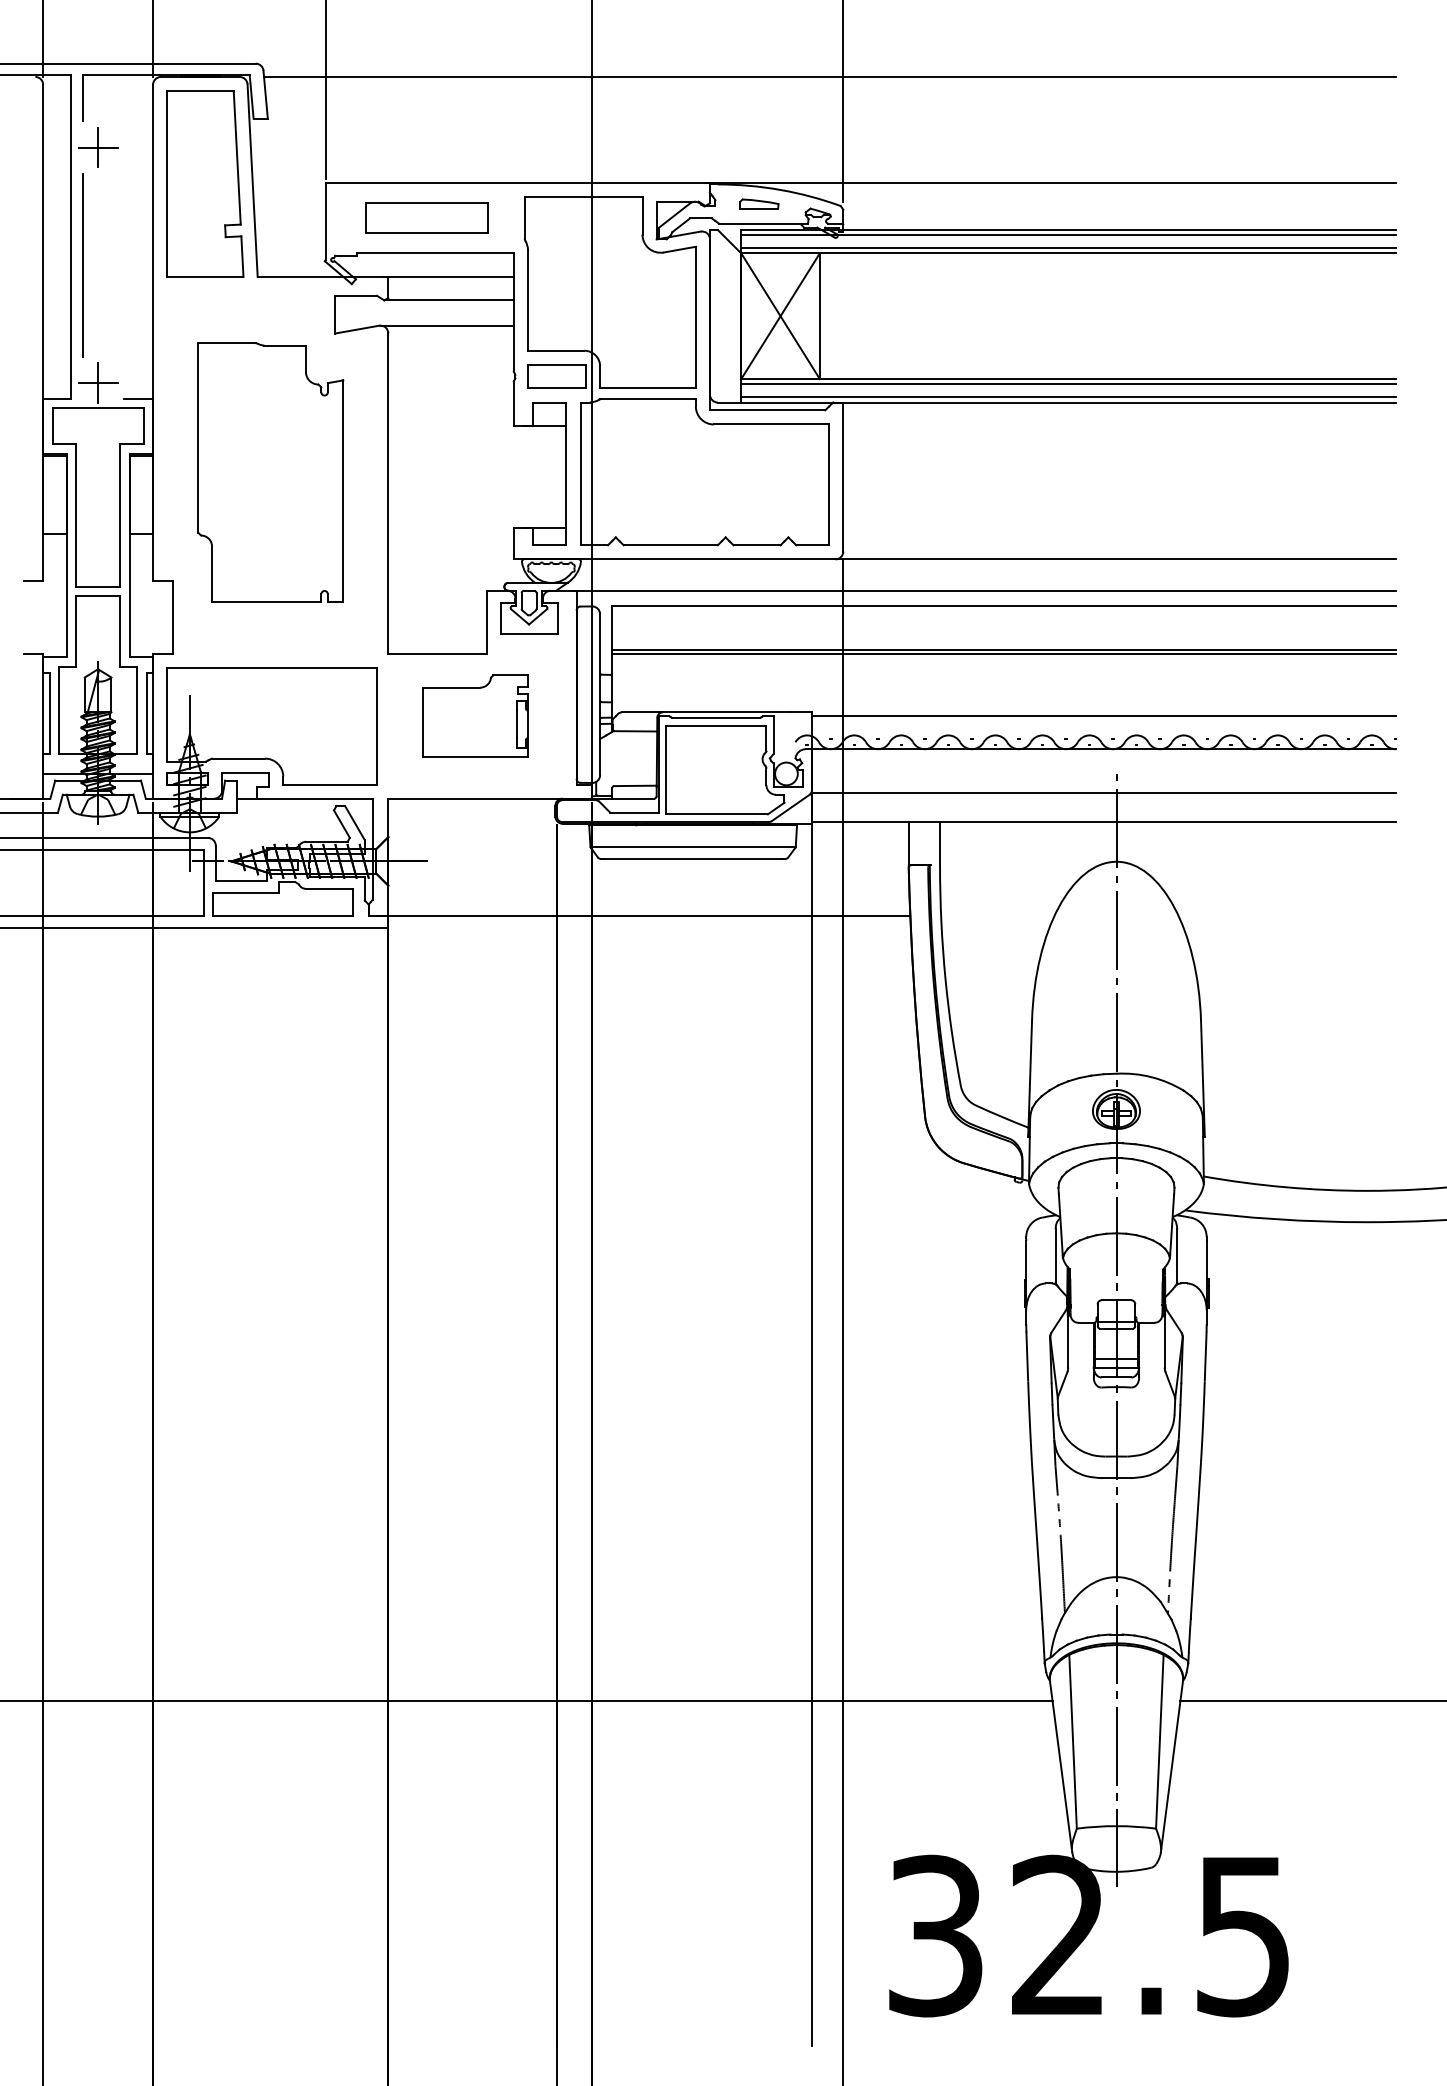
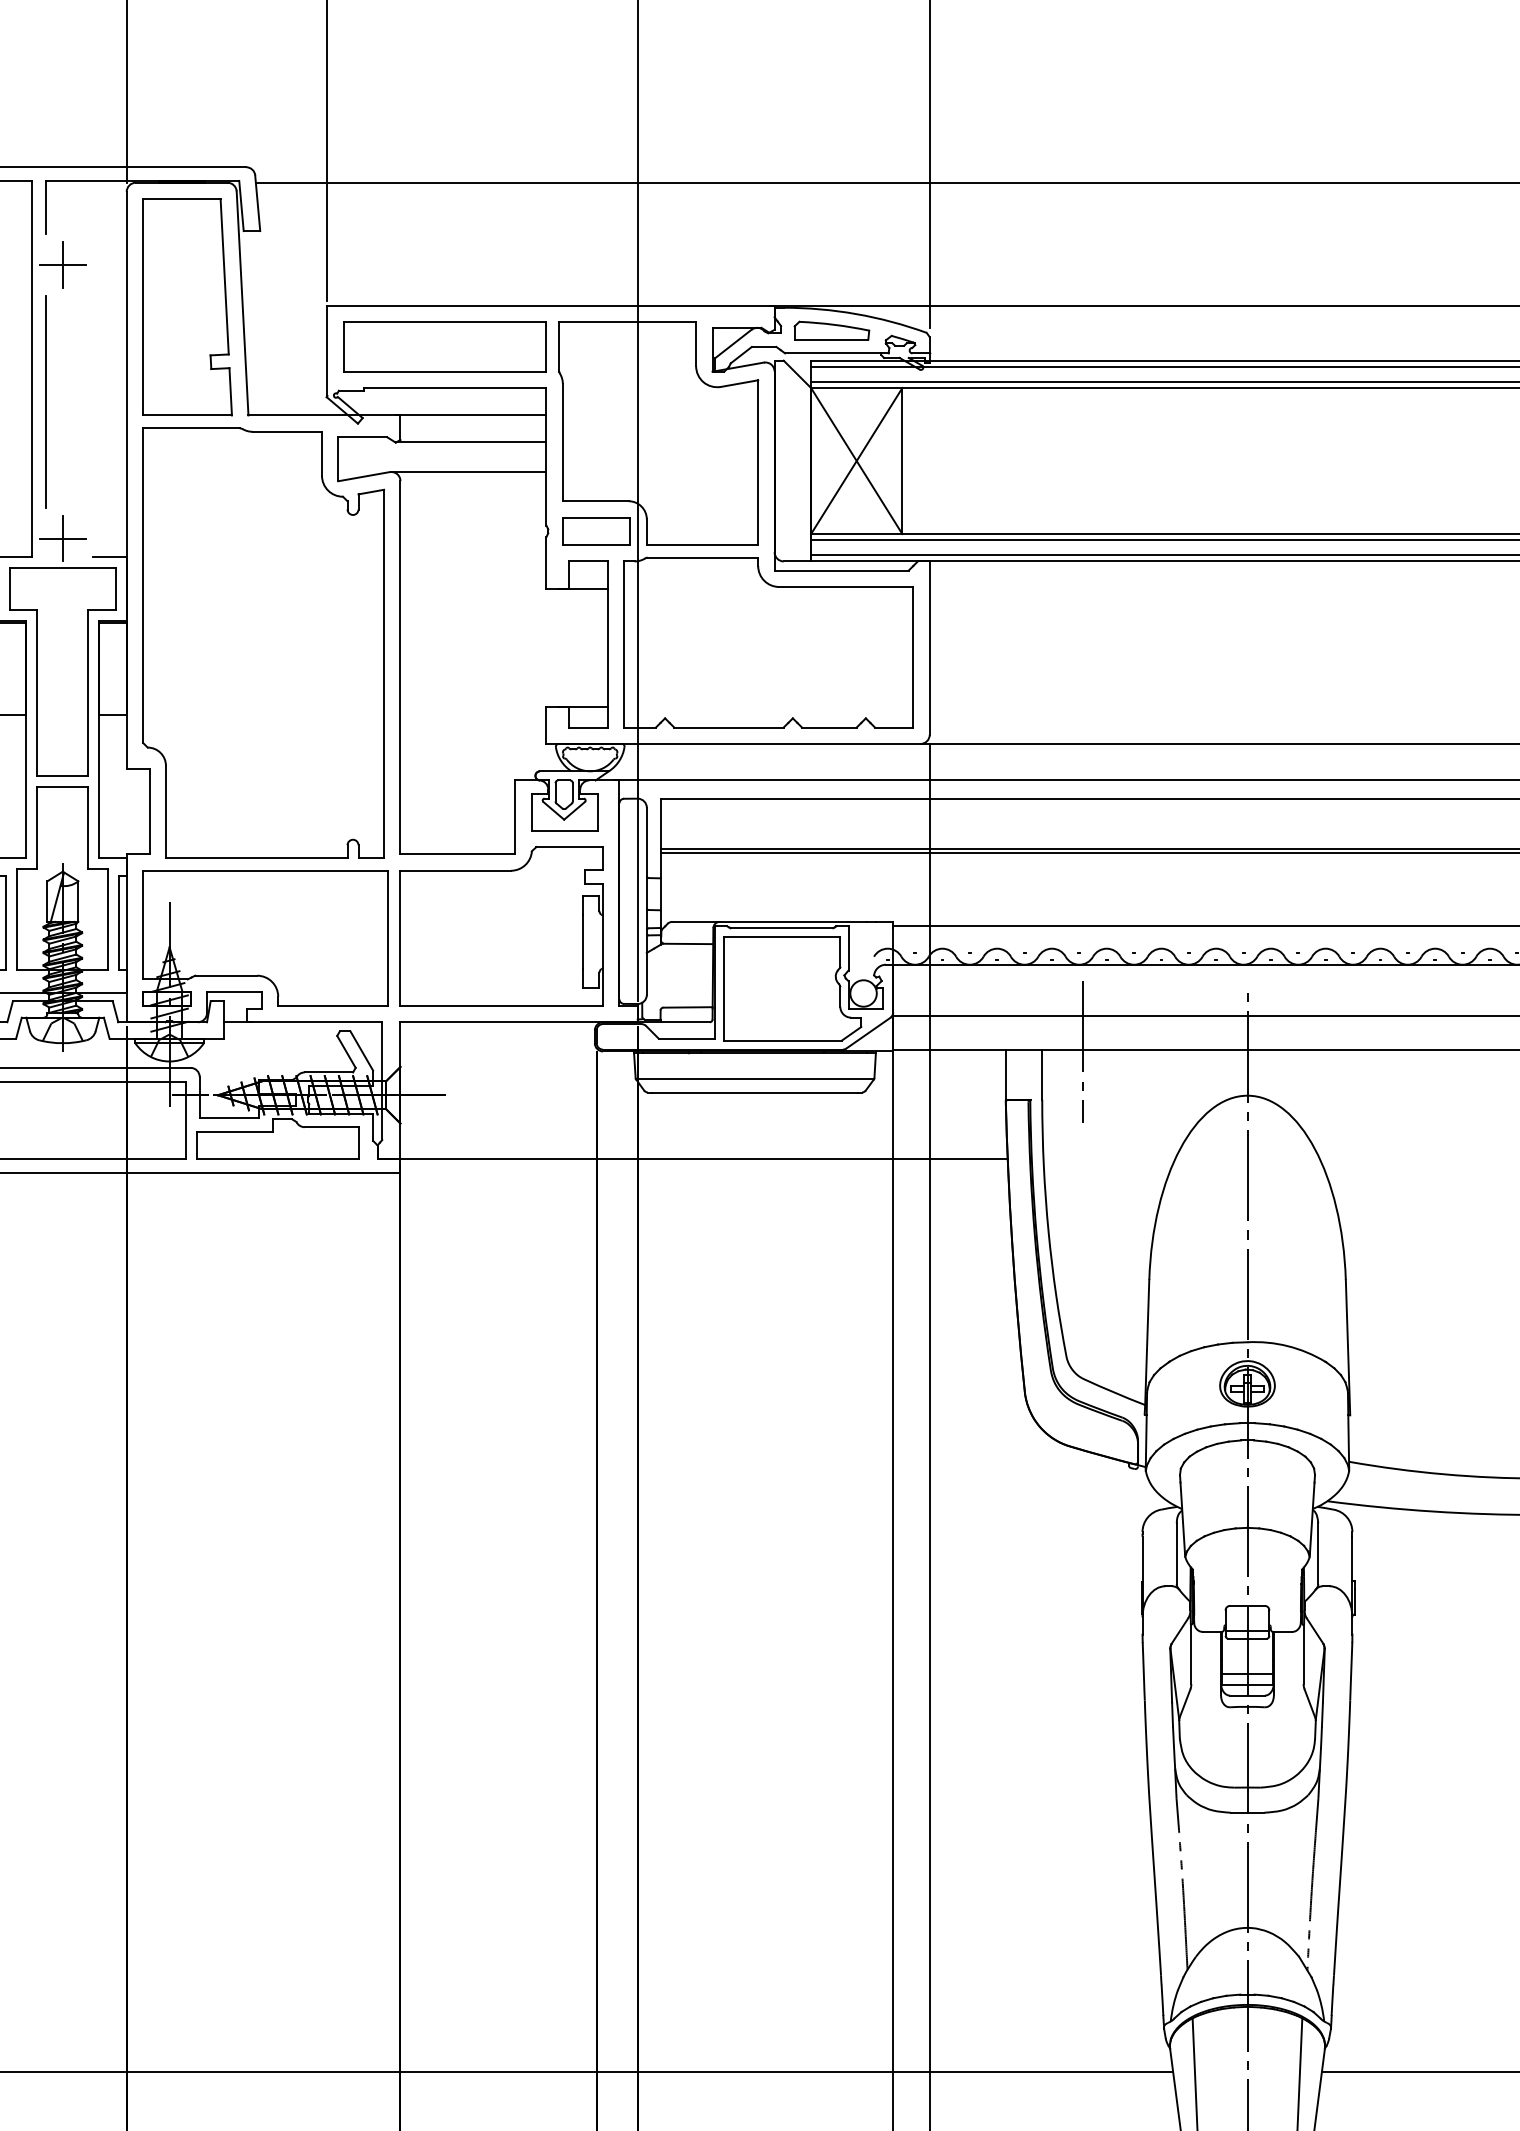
part: (759, 203) -> (832, 329), size x1.67
part: (426, 217) -> (444, 346), size x1.43
part: (270, 472) -> (263, 642), size x1.43
part: (475, 716) -> (501, 926), size x1.67
line: (975, 823) -> (1083, 1051), added

